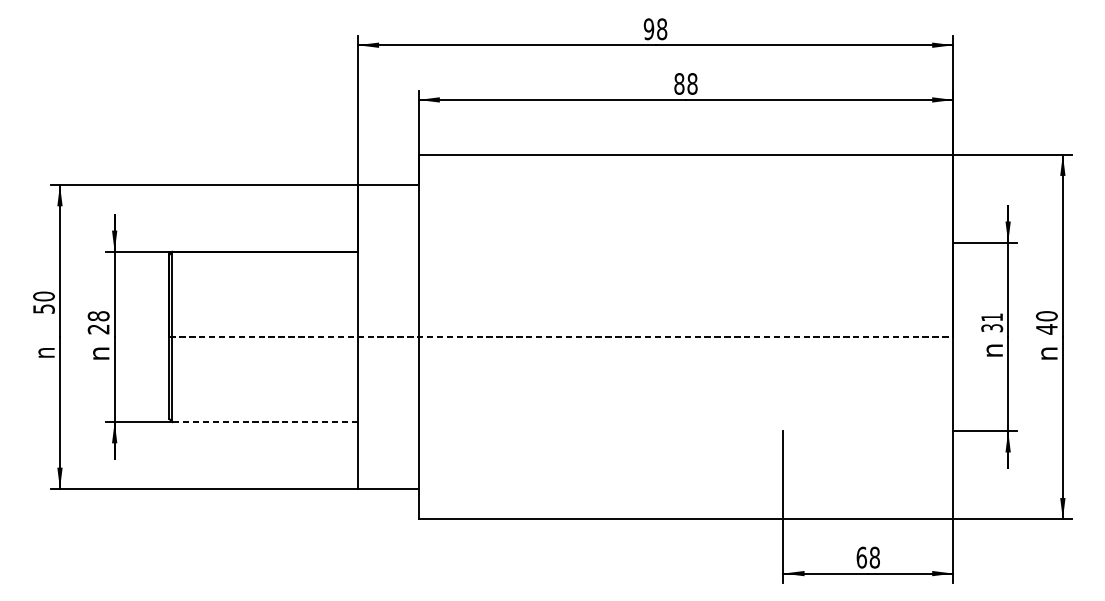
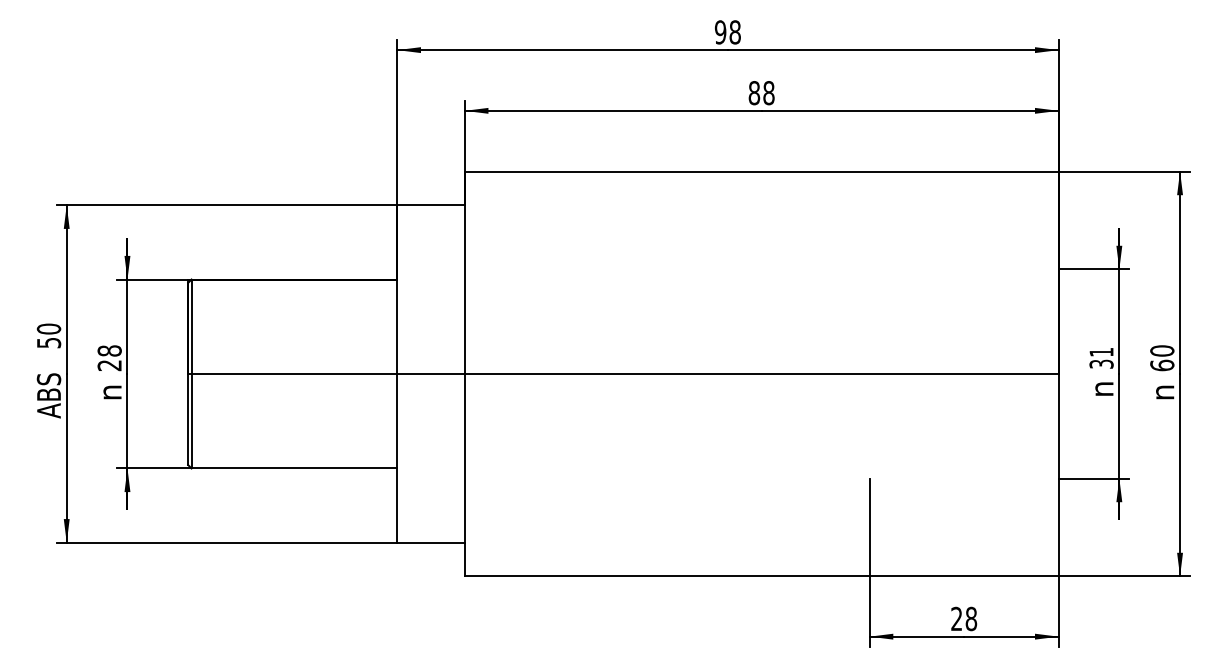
text: (1047, 329) -> (1162, 365), 40 -> 60
line: (561, 337) -> (623, 374), dashed -> solid
text: (43, 356) -> (48, 395), n -> ABS
line: (265, 422) -> (294, 468), dashed -> solid
text: (861, 557) -> (956, 618), 68 -> 28

